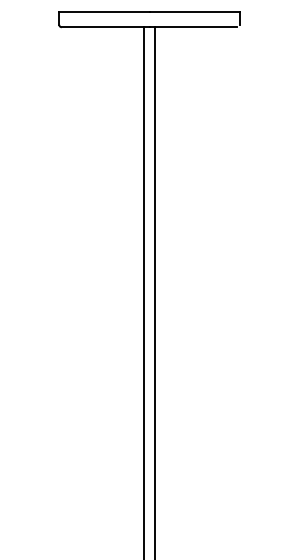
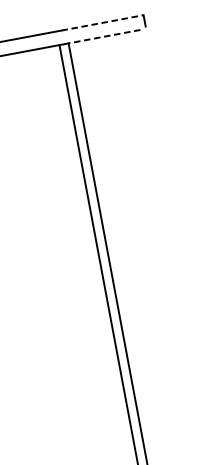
line: (195, 12) -> (103, 22), solid -> dashed
line: (193, 27) -> (104, 36), solid -> dashed

